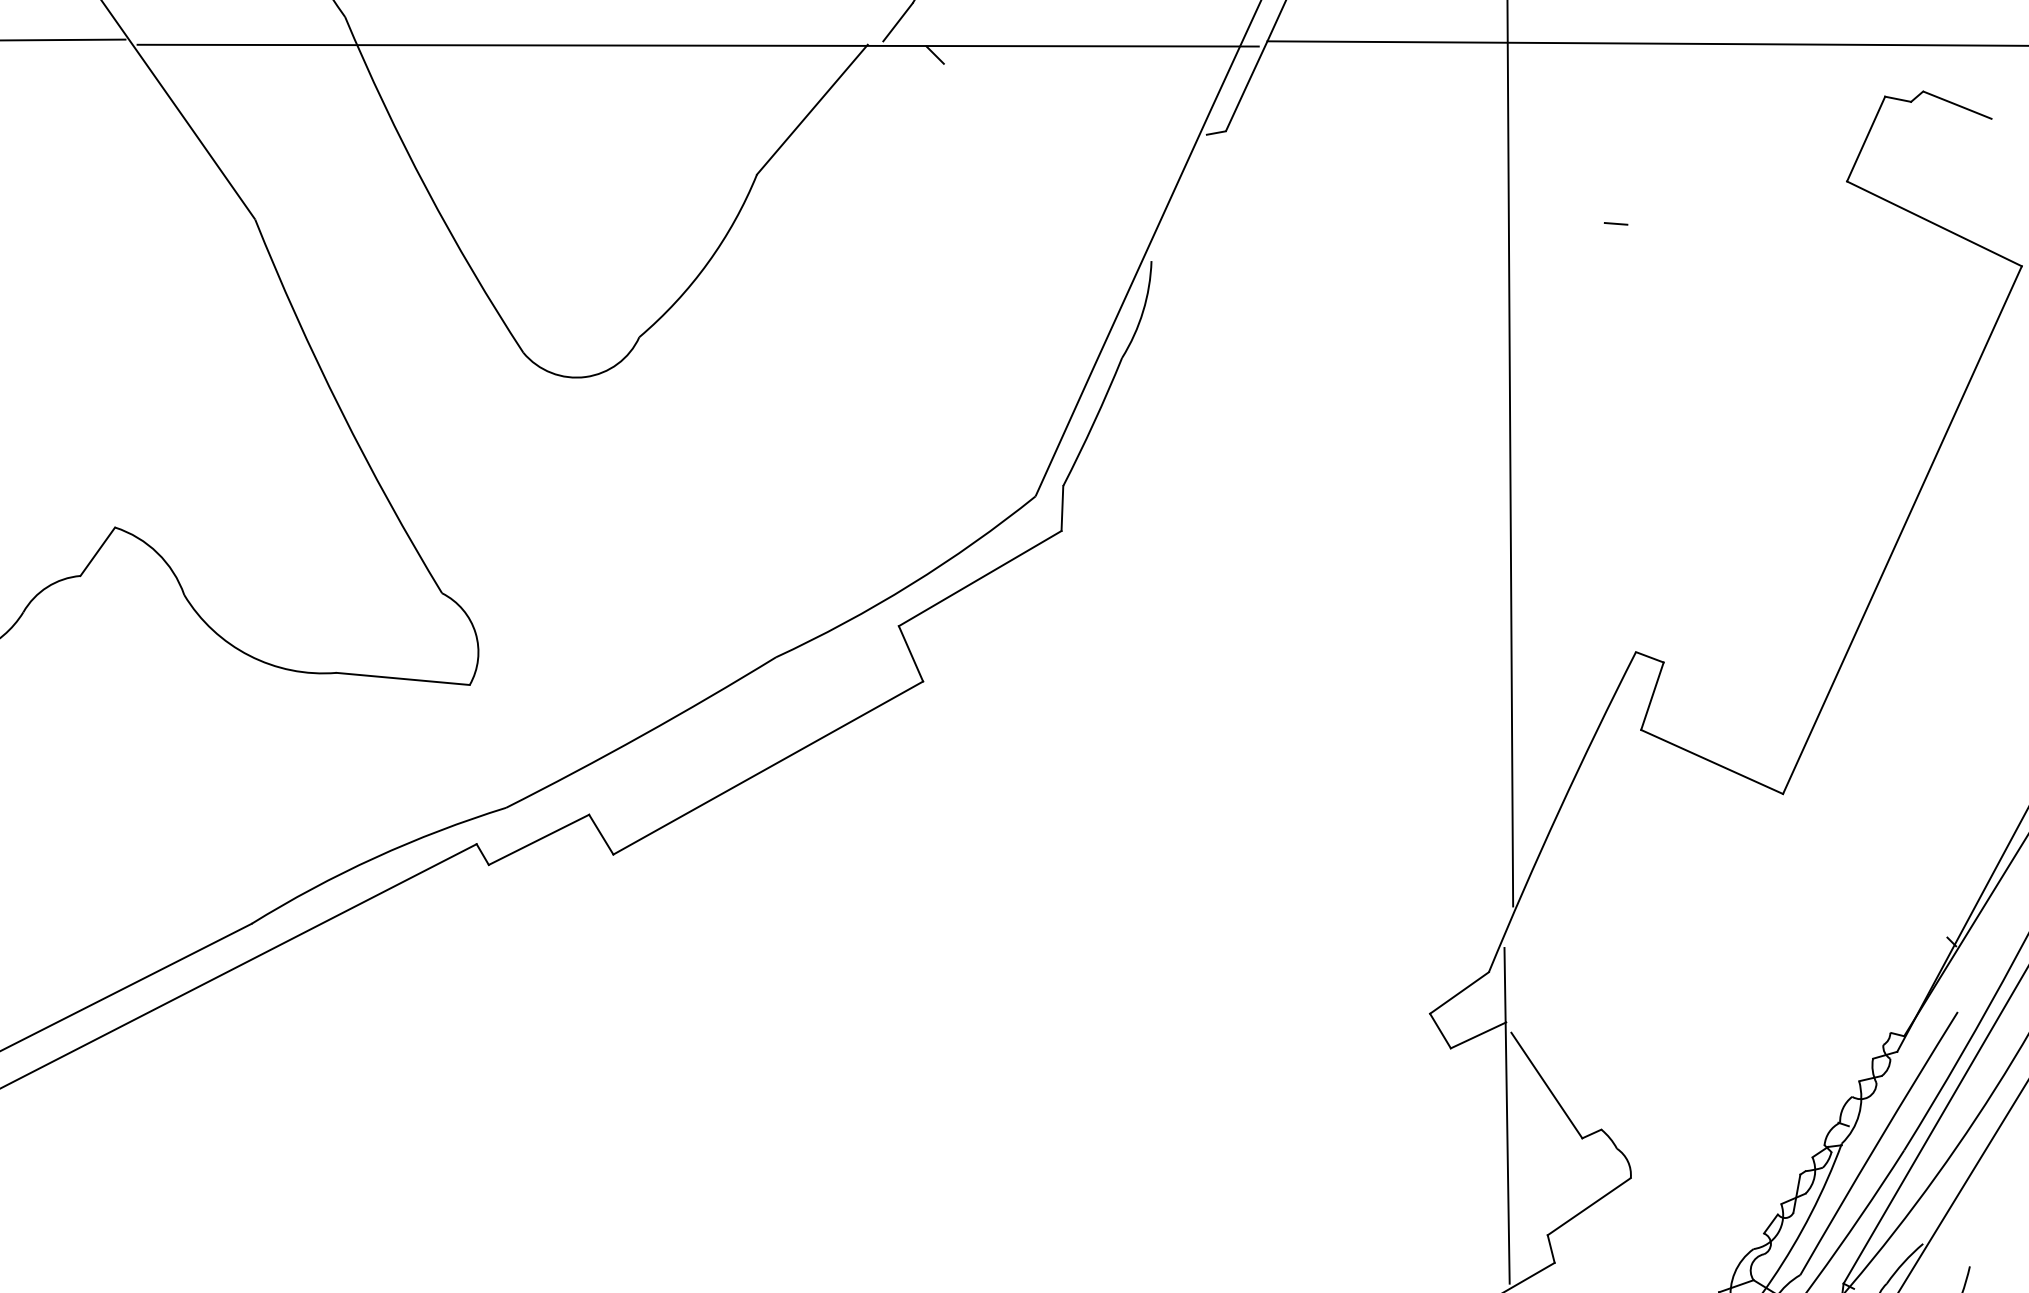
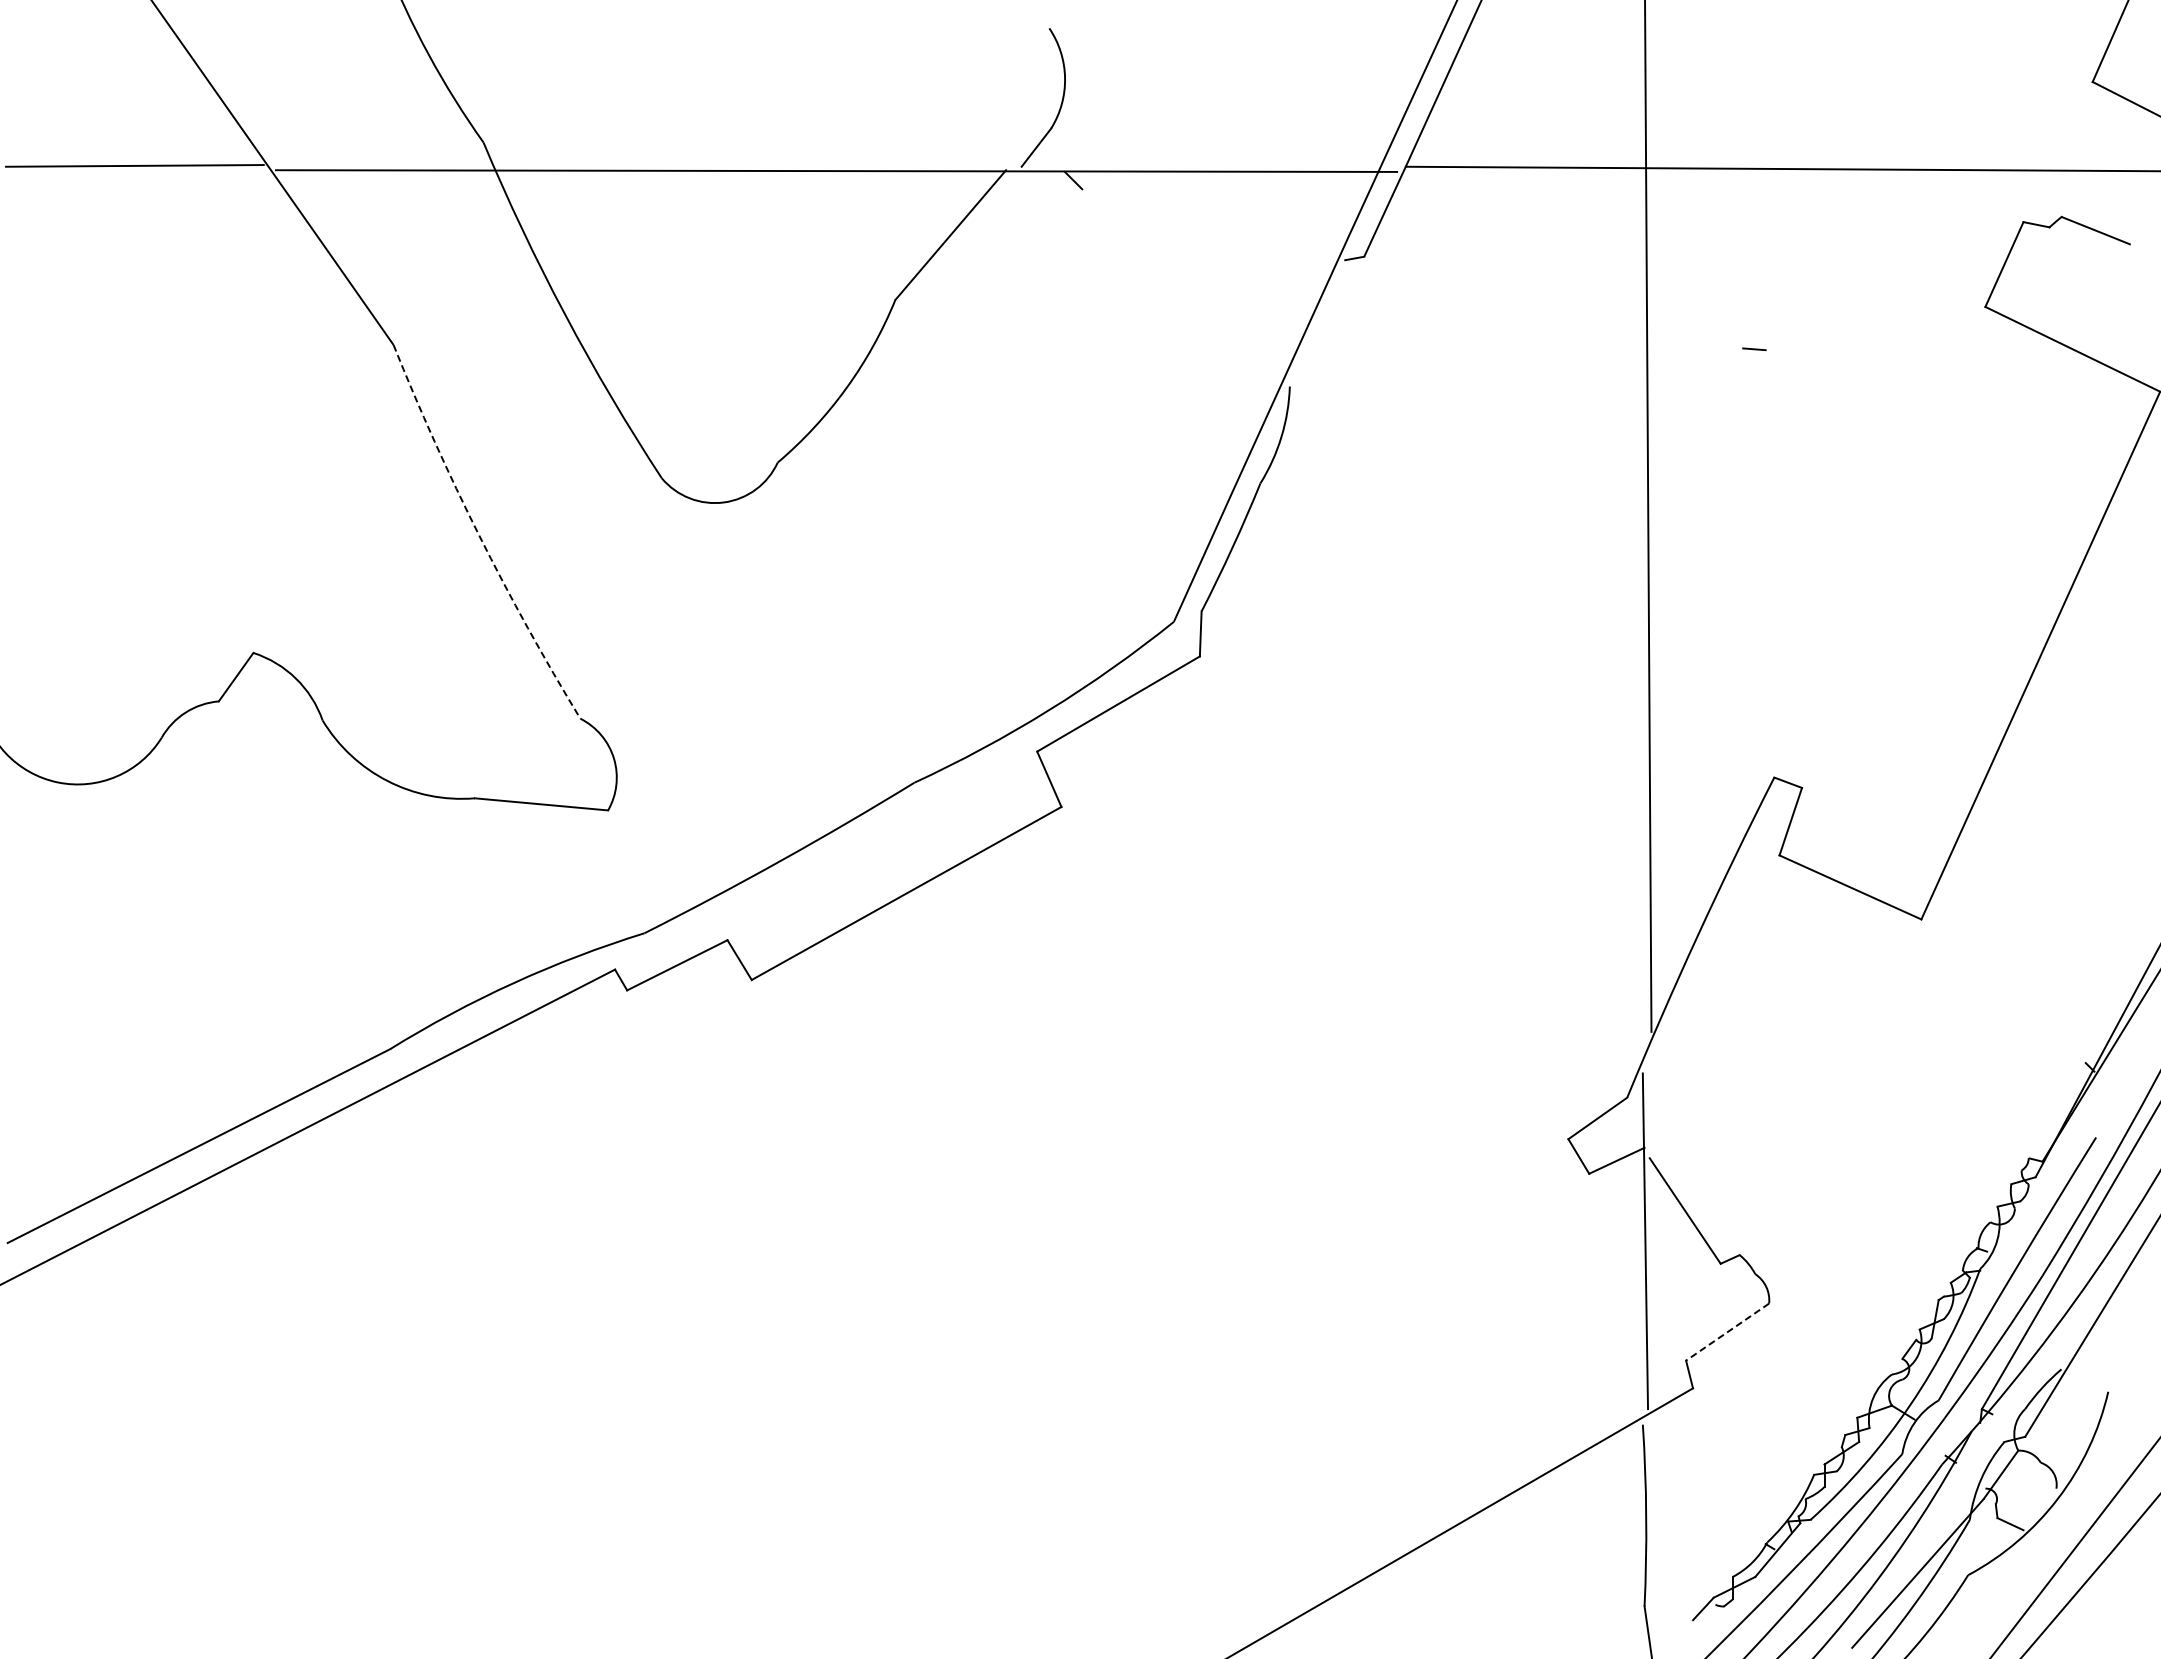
arc: (341, 410) -> (479, 535), solid -> dashed
line: (1589, 1207) -> (1727, 1332), solid -> dashed

